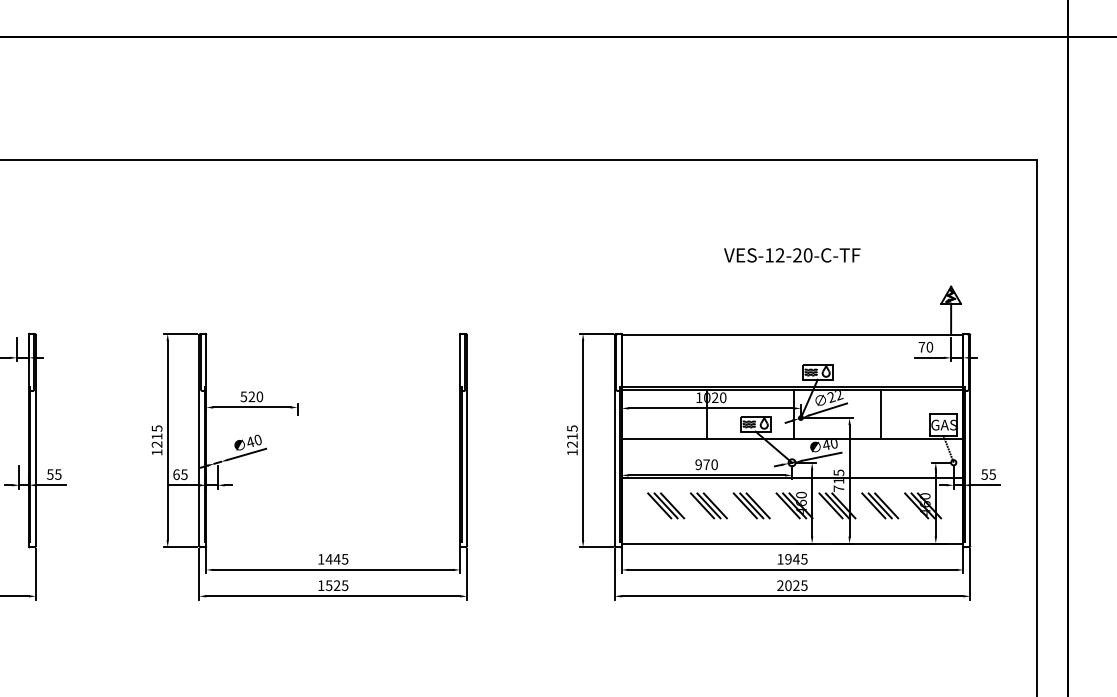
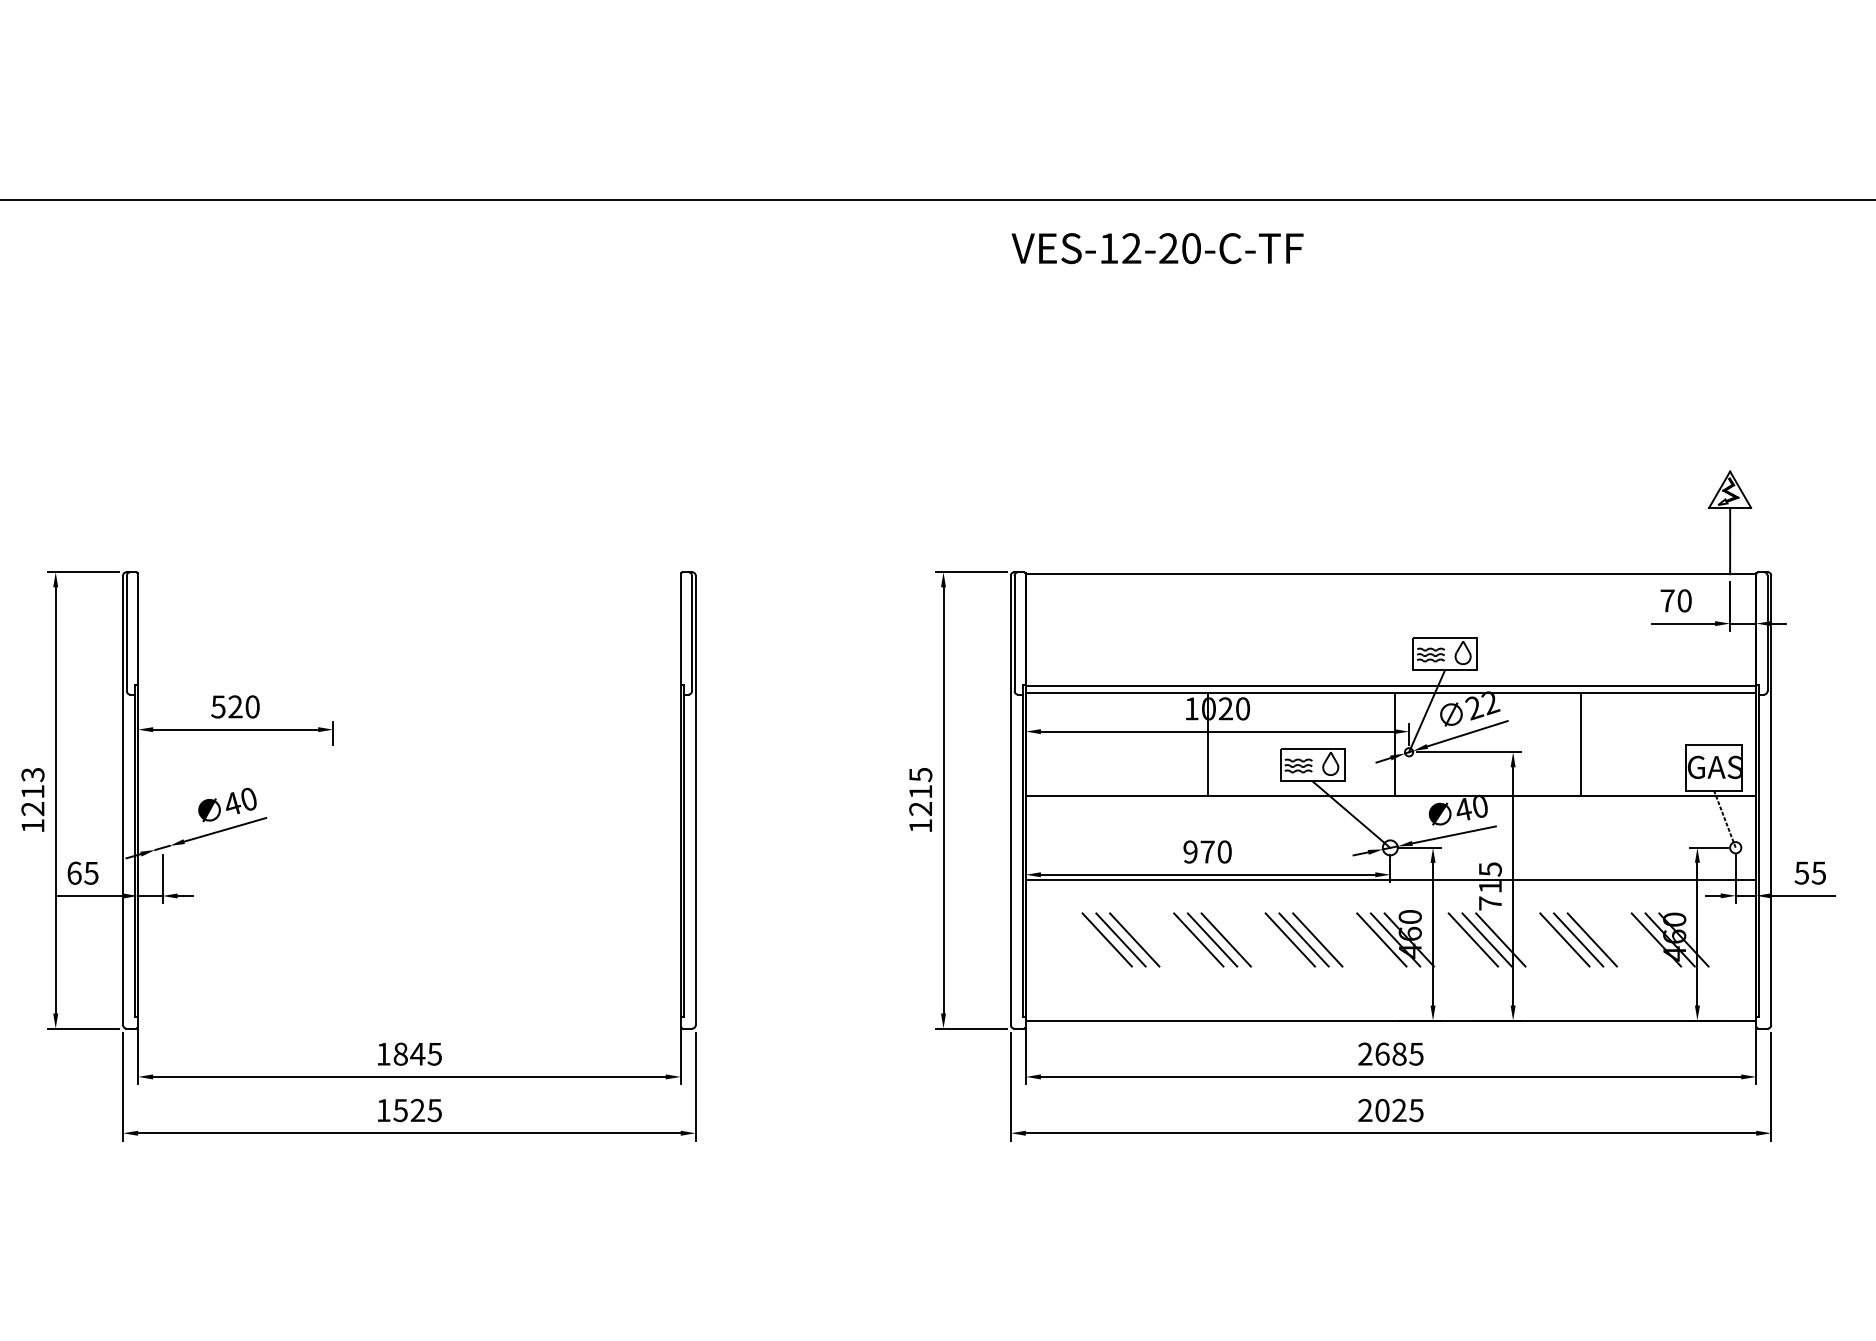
text: (792, 255) -> (1158, 248), moved
text: (156, 428) -> (31, 774), 1215 -> 1213
text: (788, 558) -> (1382, 1052), 1945 -> 2685
text: (328, 559) -> (399, 1054), 1445 -> 1845

